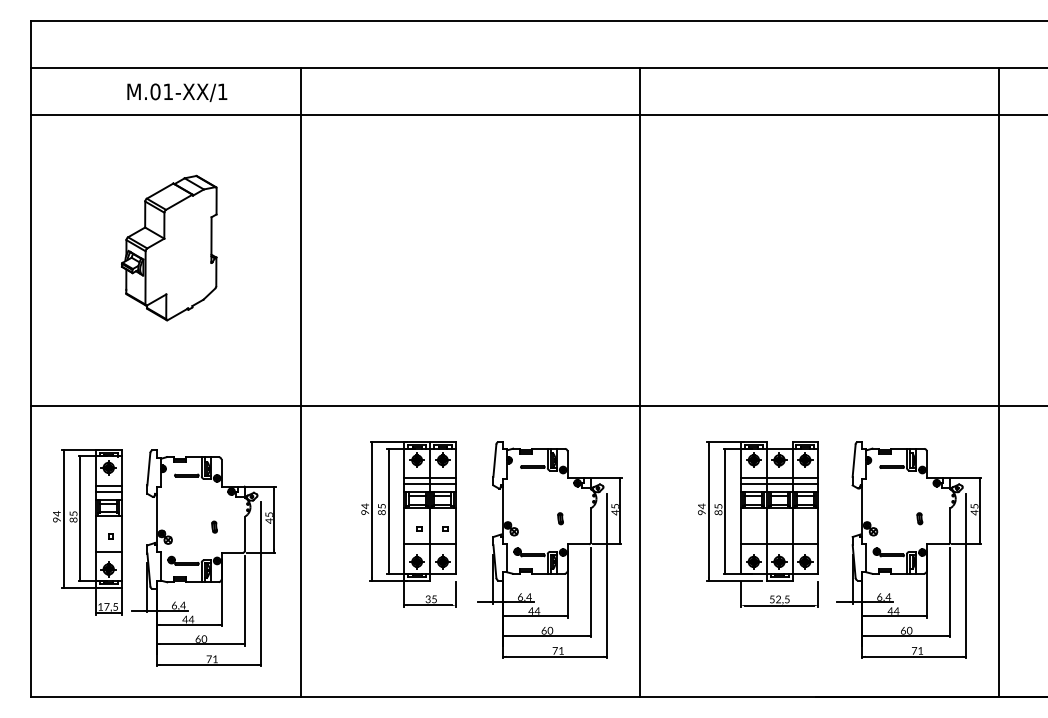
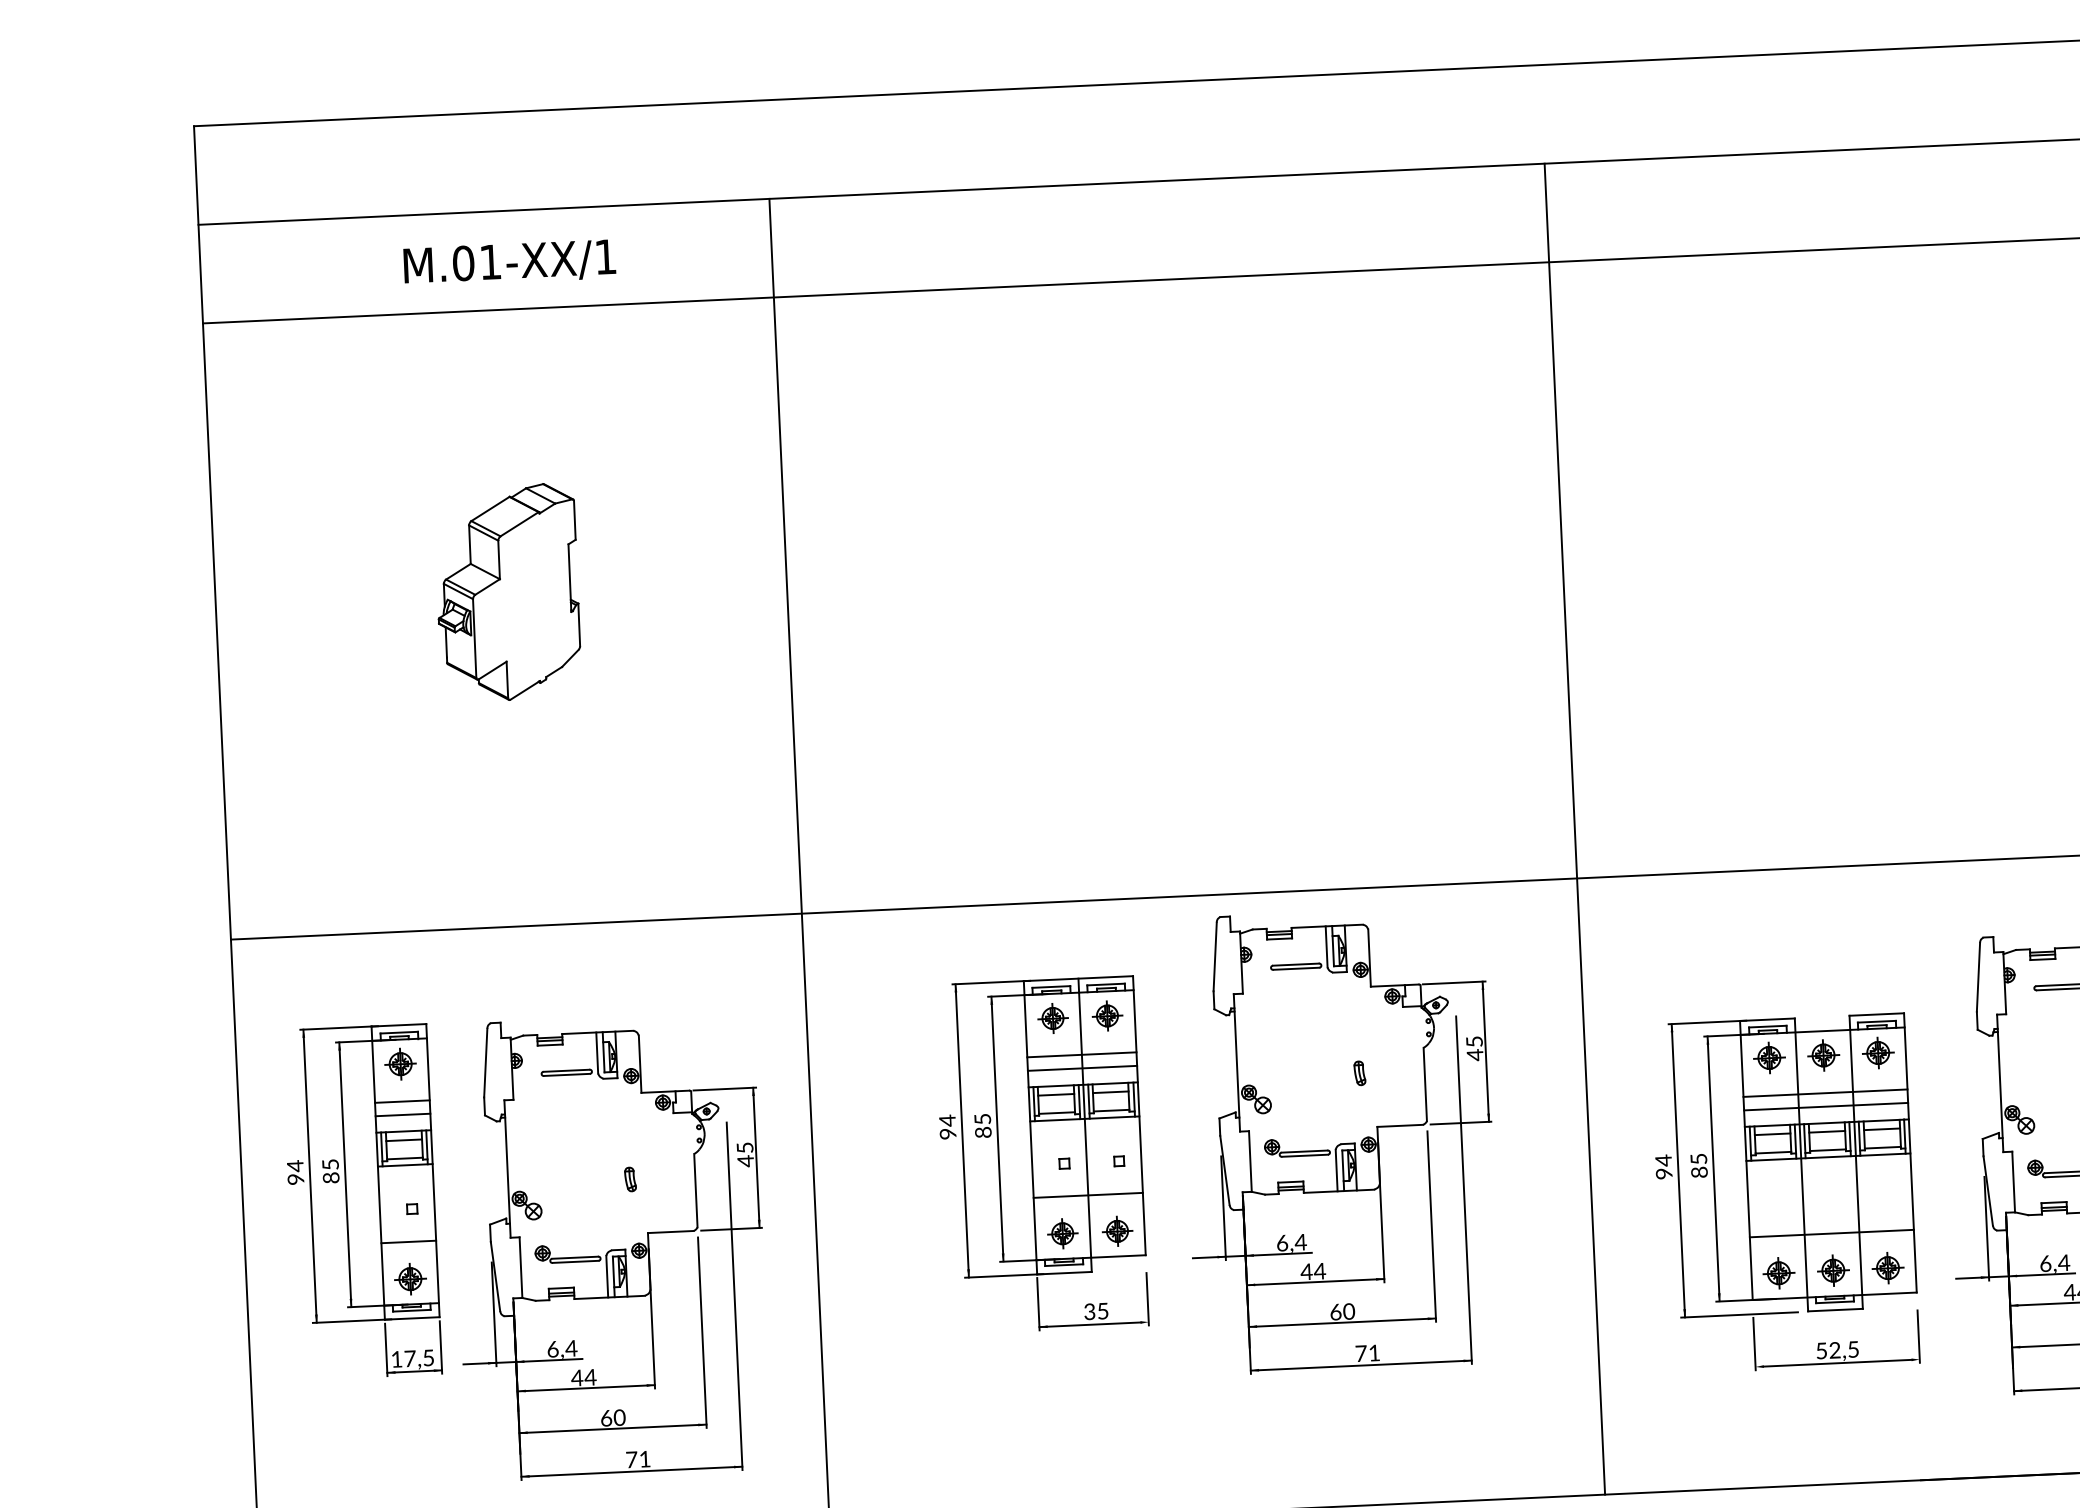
part: (169, 247) -> (508, 591), size x0.7
line: (640, 382) -> (1575, 829), moved
part: (758, 524) -> (1785, 1193), moved
part: (549, 549) -> (1339, 1139), moved

